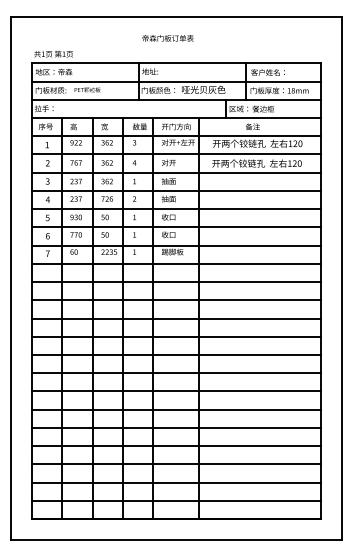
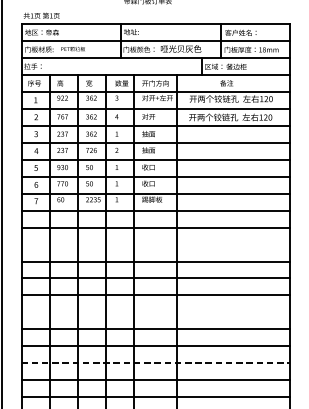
line: (176, 300) -> (155, 244), removed
line: (176, 373) -> (155, 312), removed
line: (176, 427) -> (155, 362), solid -> dashed

